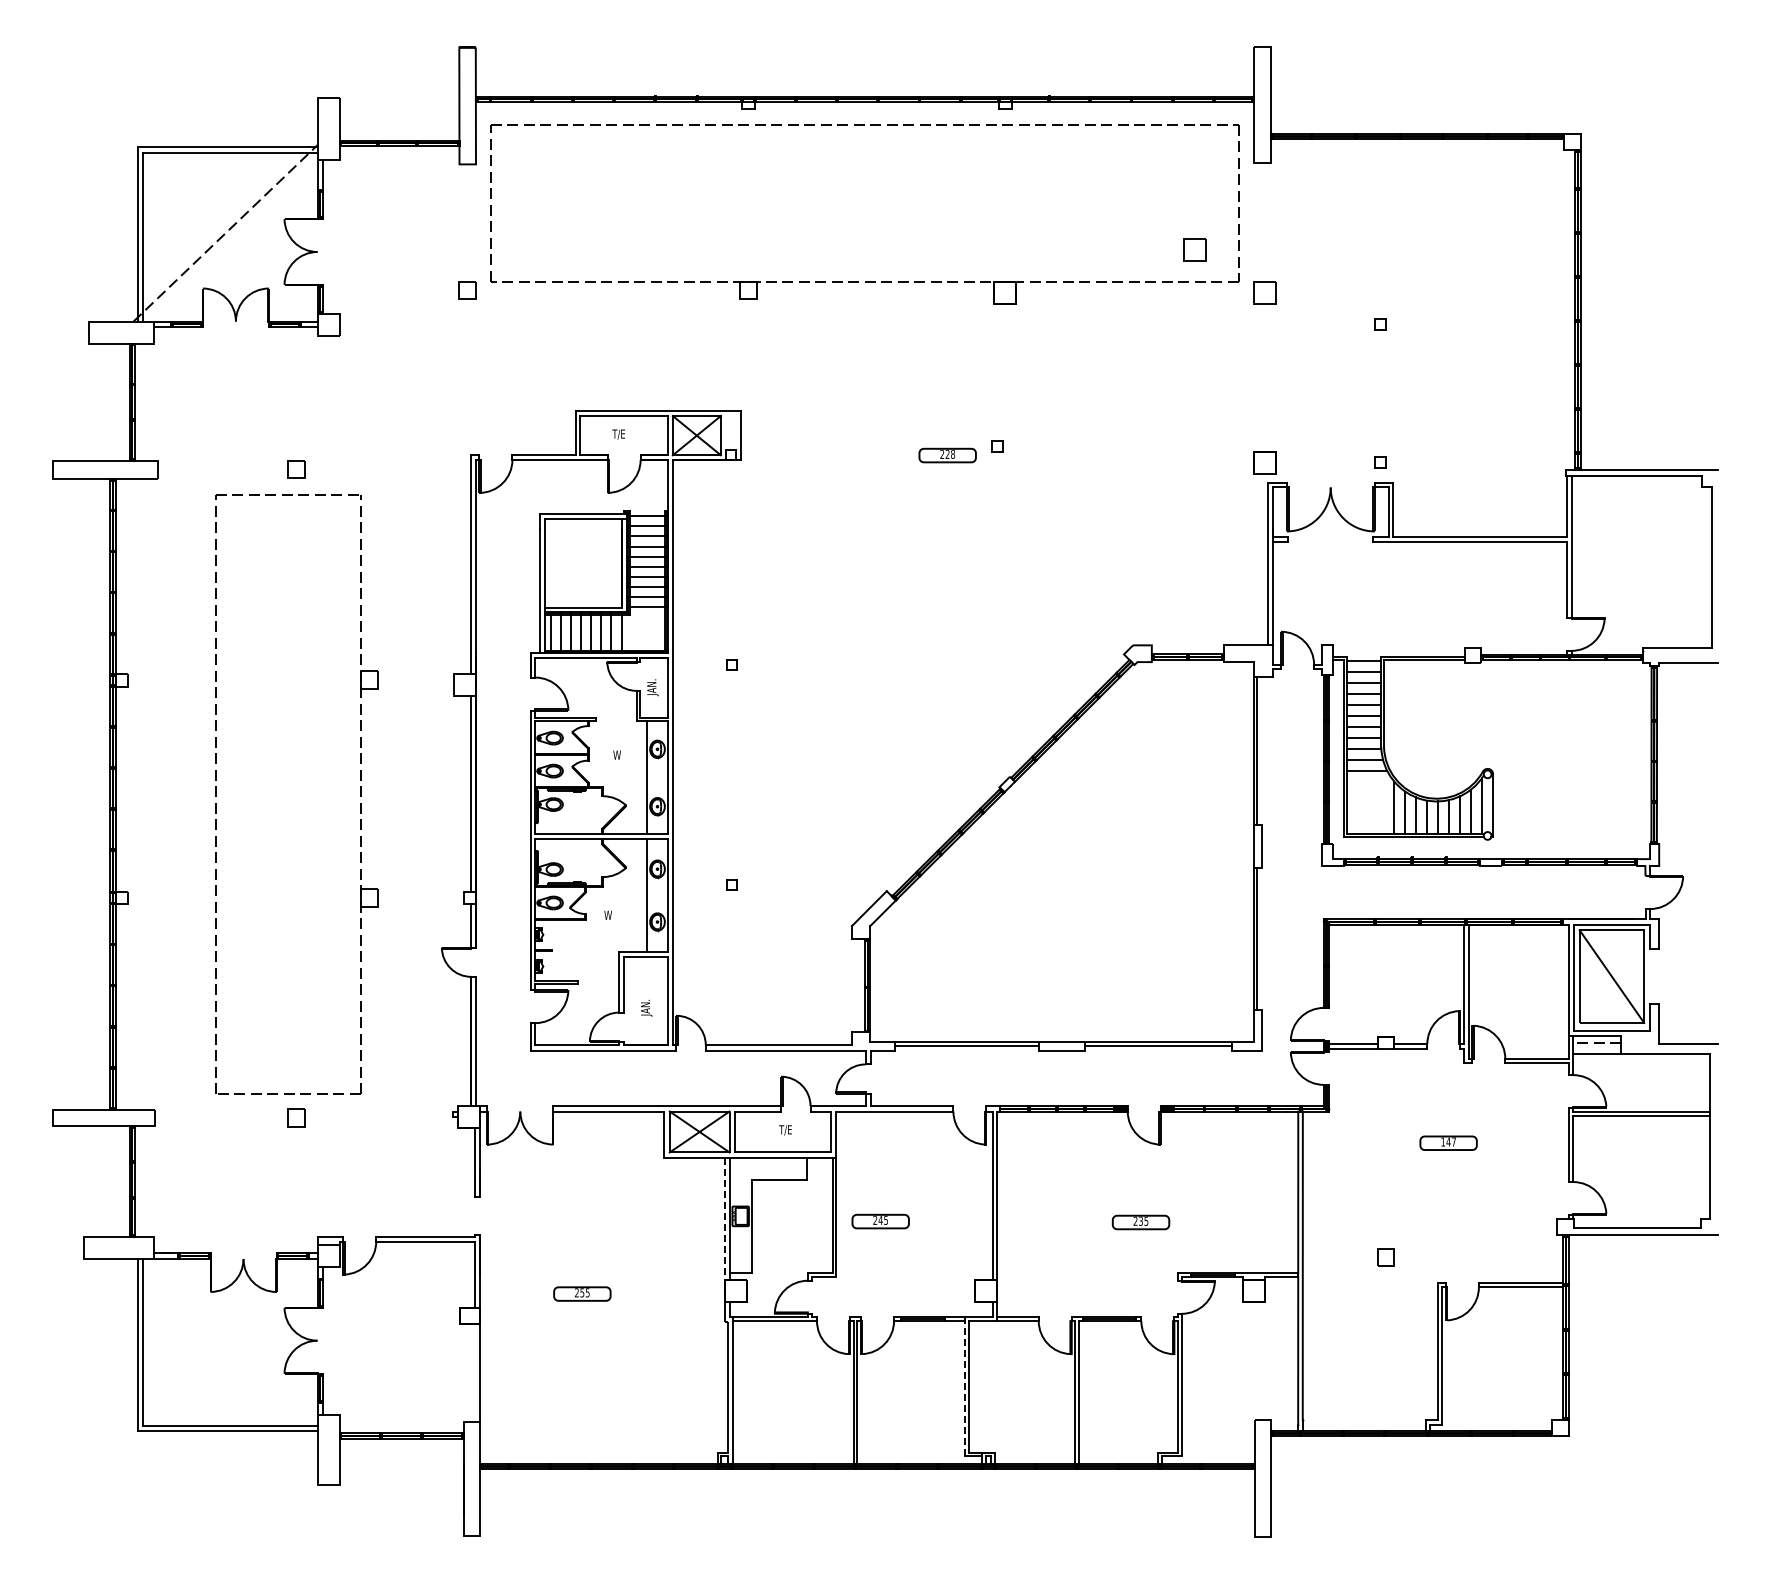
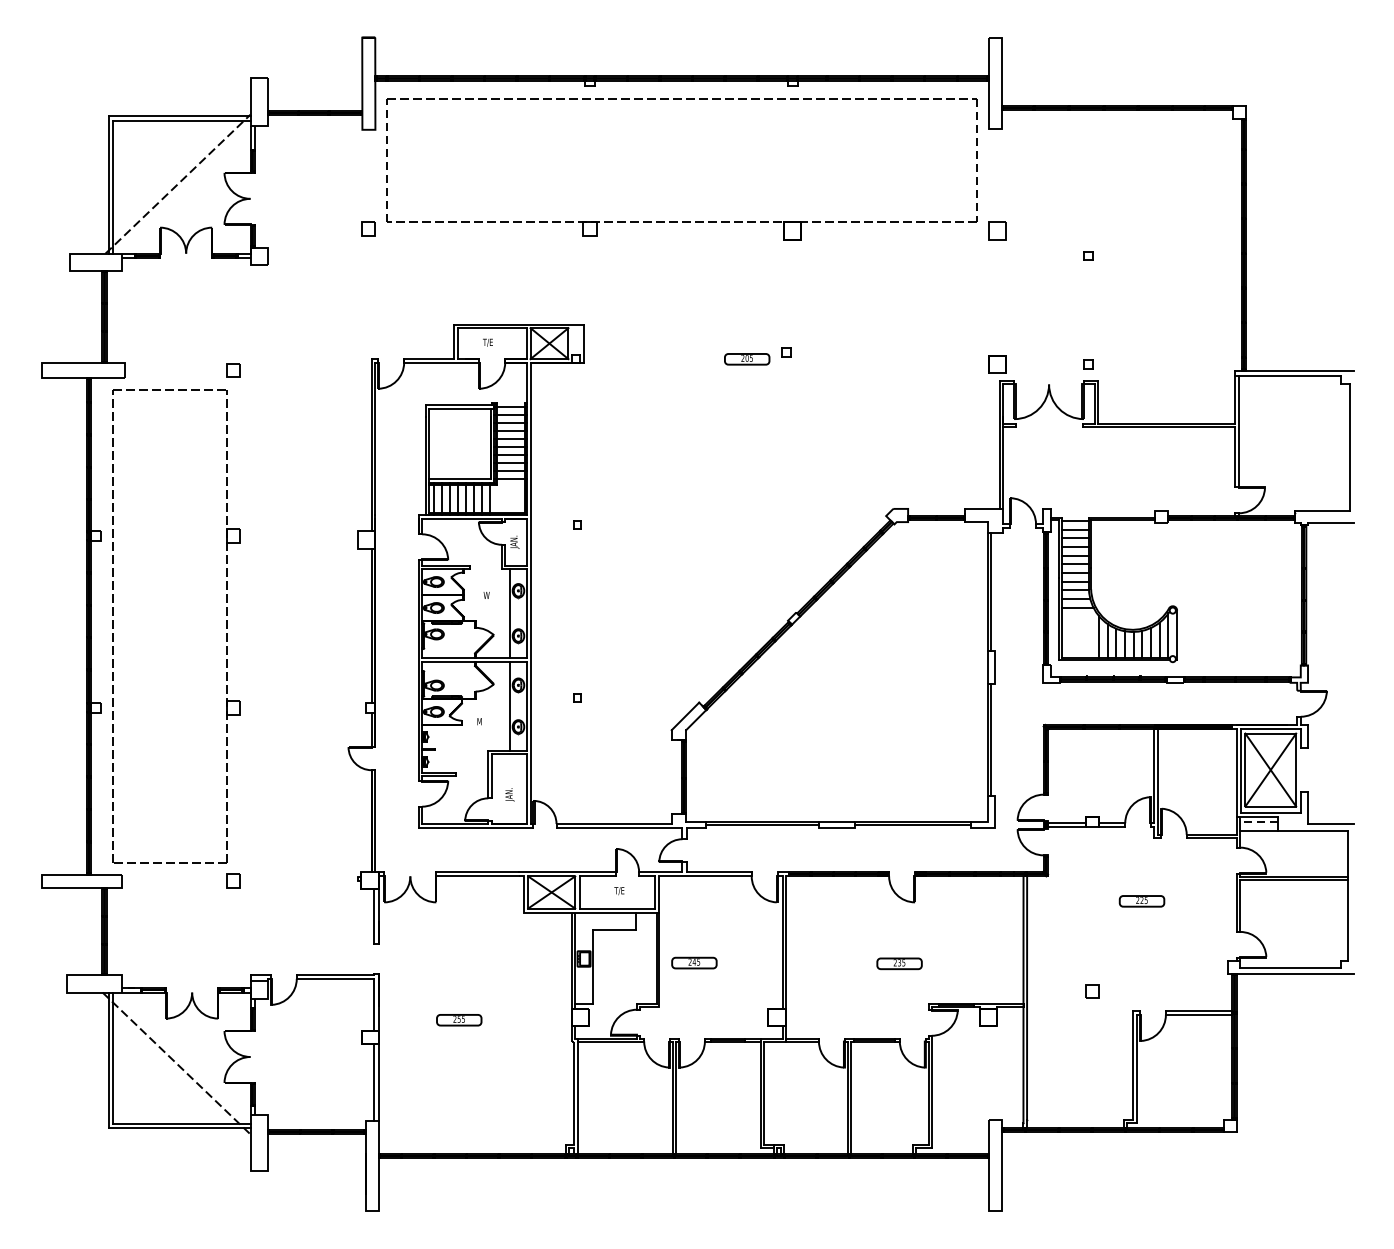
part: (1194, 249) -> (941, 196), removed
text: (950, 454) -> (749, 358), 228 -> 205
part: (360, 794) -> (226, 626), moved
text: (607, 914) -> (479, 721), W -> M
line: (1611, 976) -> (1270, 769), added
text: (1448, 1141) -> (1141, 899), 147 -> 225
line: (724, 1218) -> (571, 960), dashed -> solid
line: (223, 1348) -> (176, 1063), added
line: (474, 1373) -> (374, 1082), added
line: (964, 1386) -> (760, 1093), dashed -> solid

